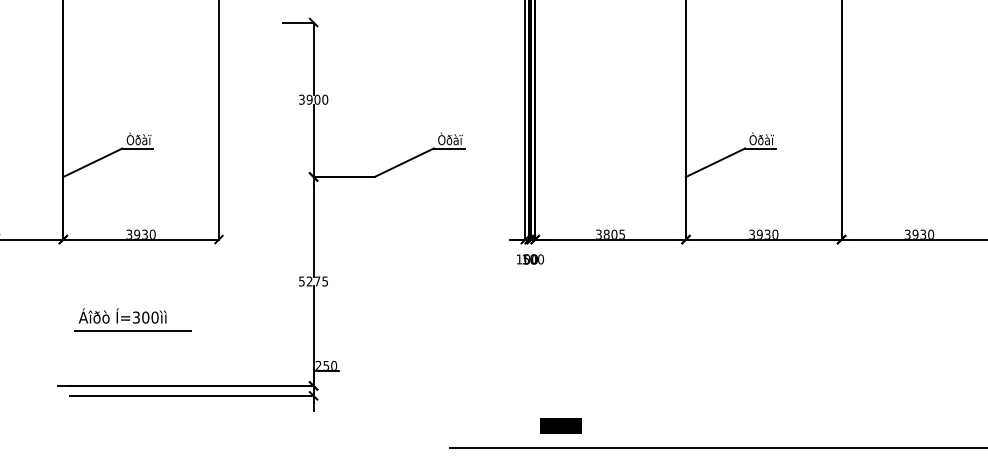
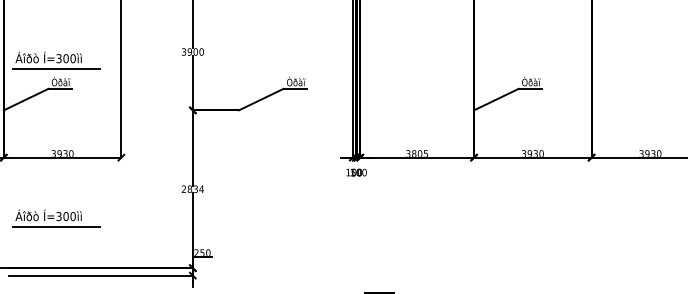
part: (132, 110) -> (56, 60), added
text: (313, 281) -> (192, 189), 5275 -> 2834

